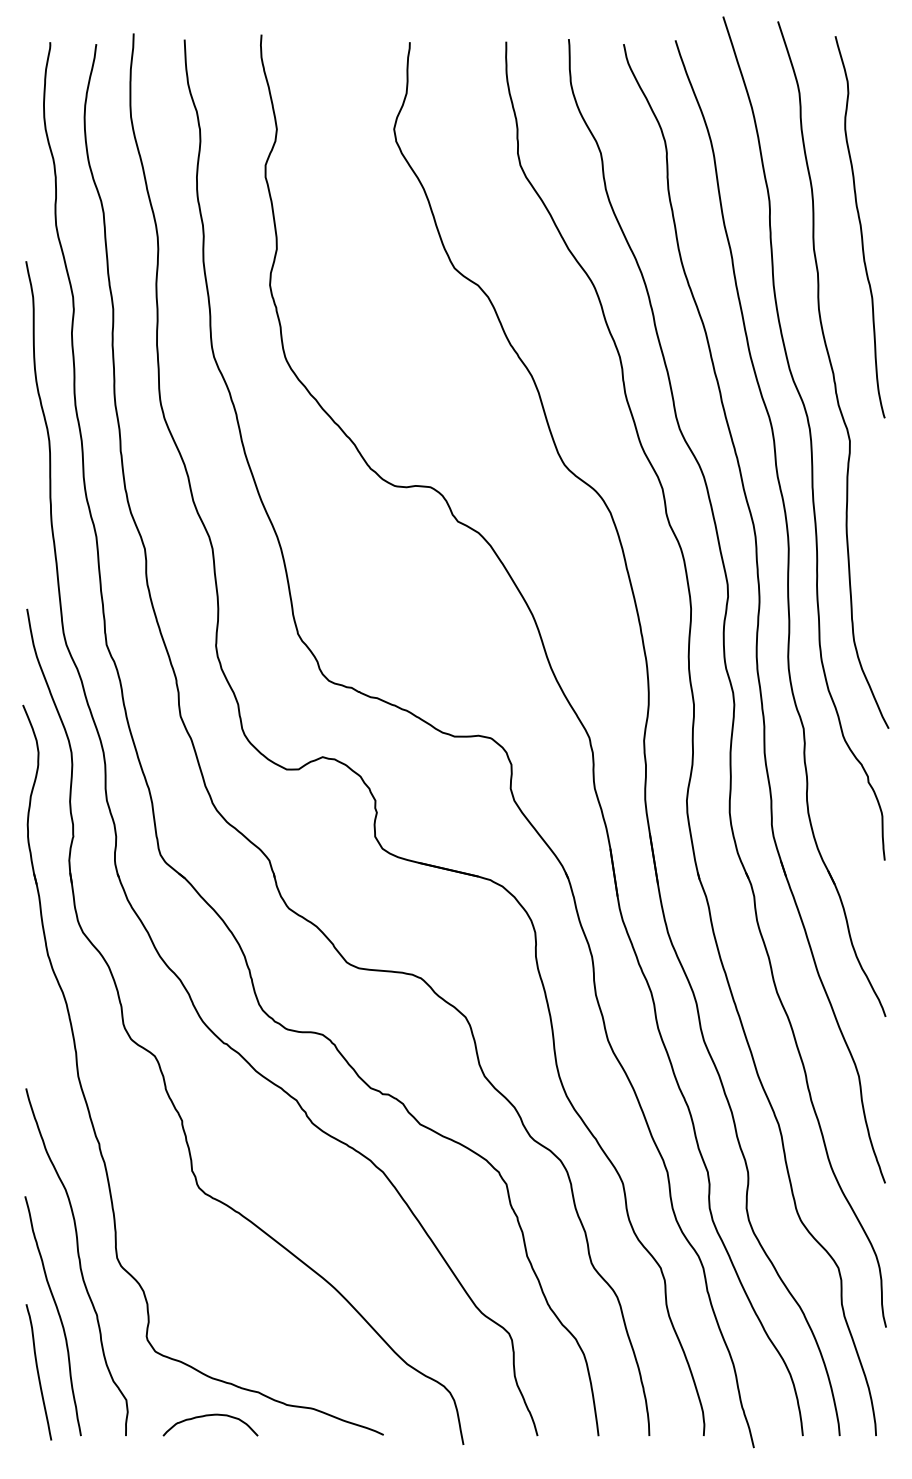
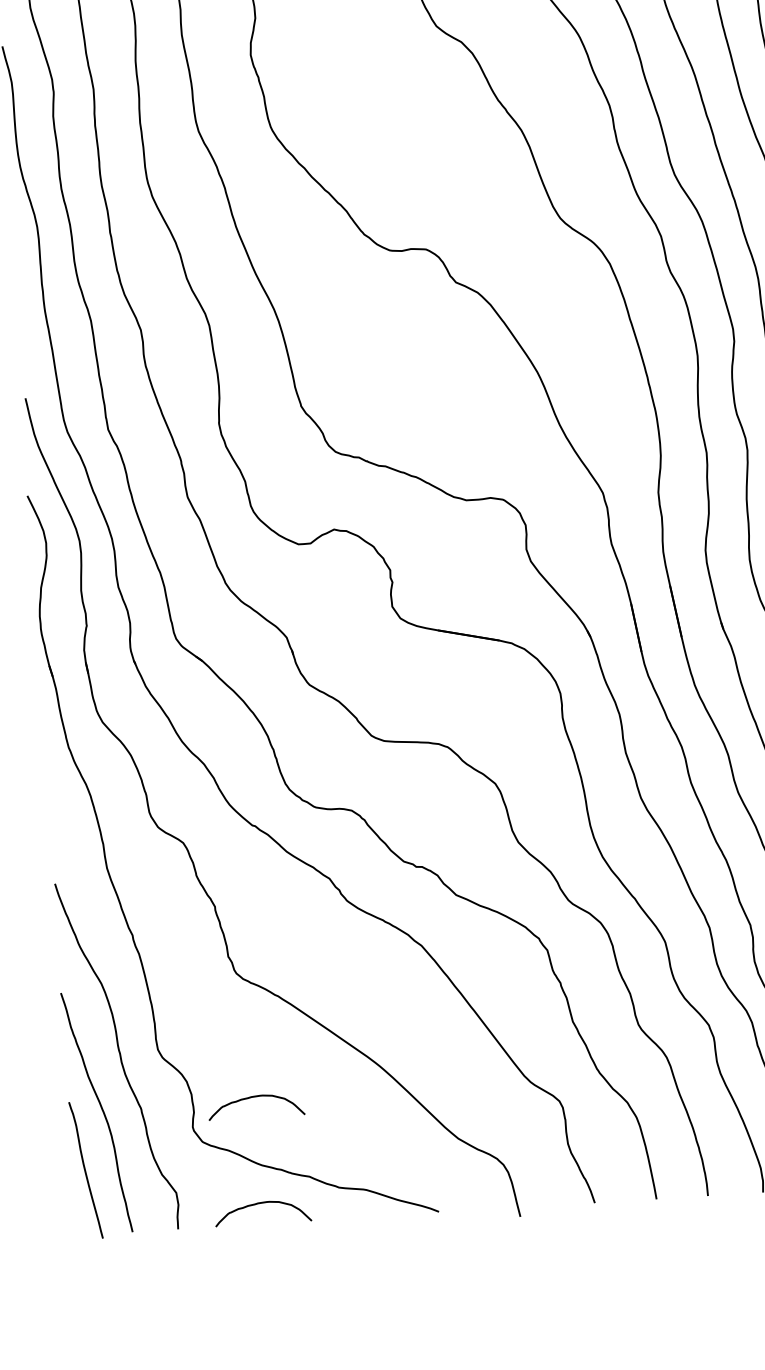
curve: (209, 1311) -> (254, 1097), added

